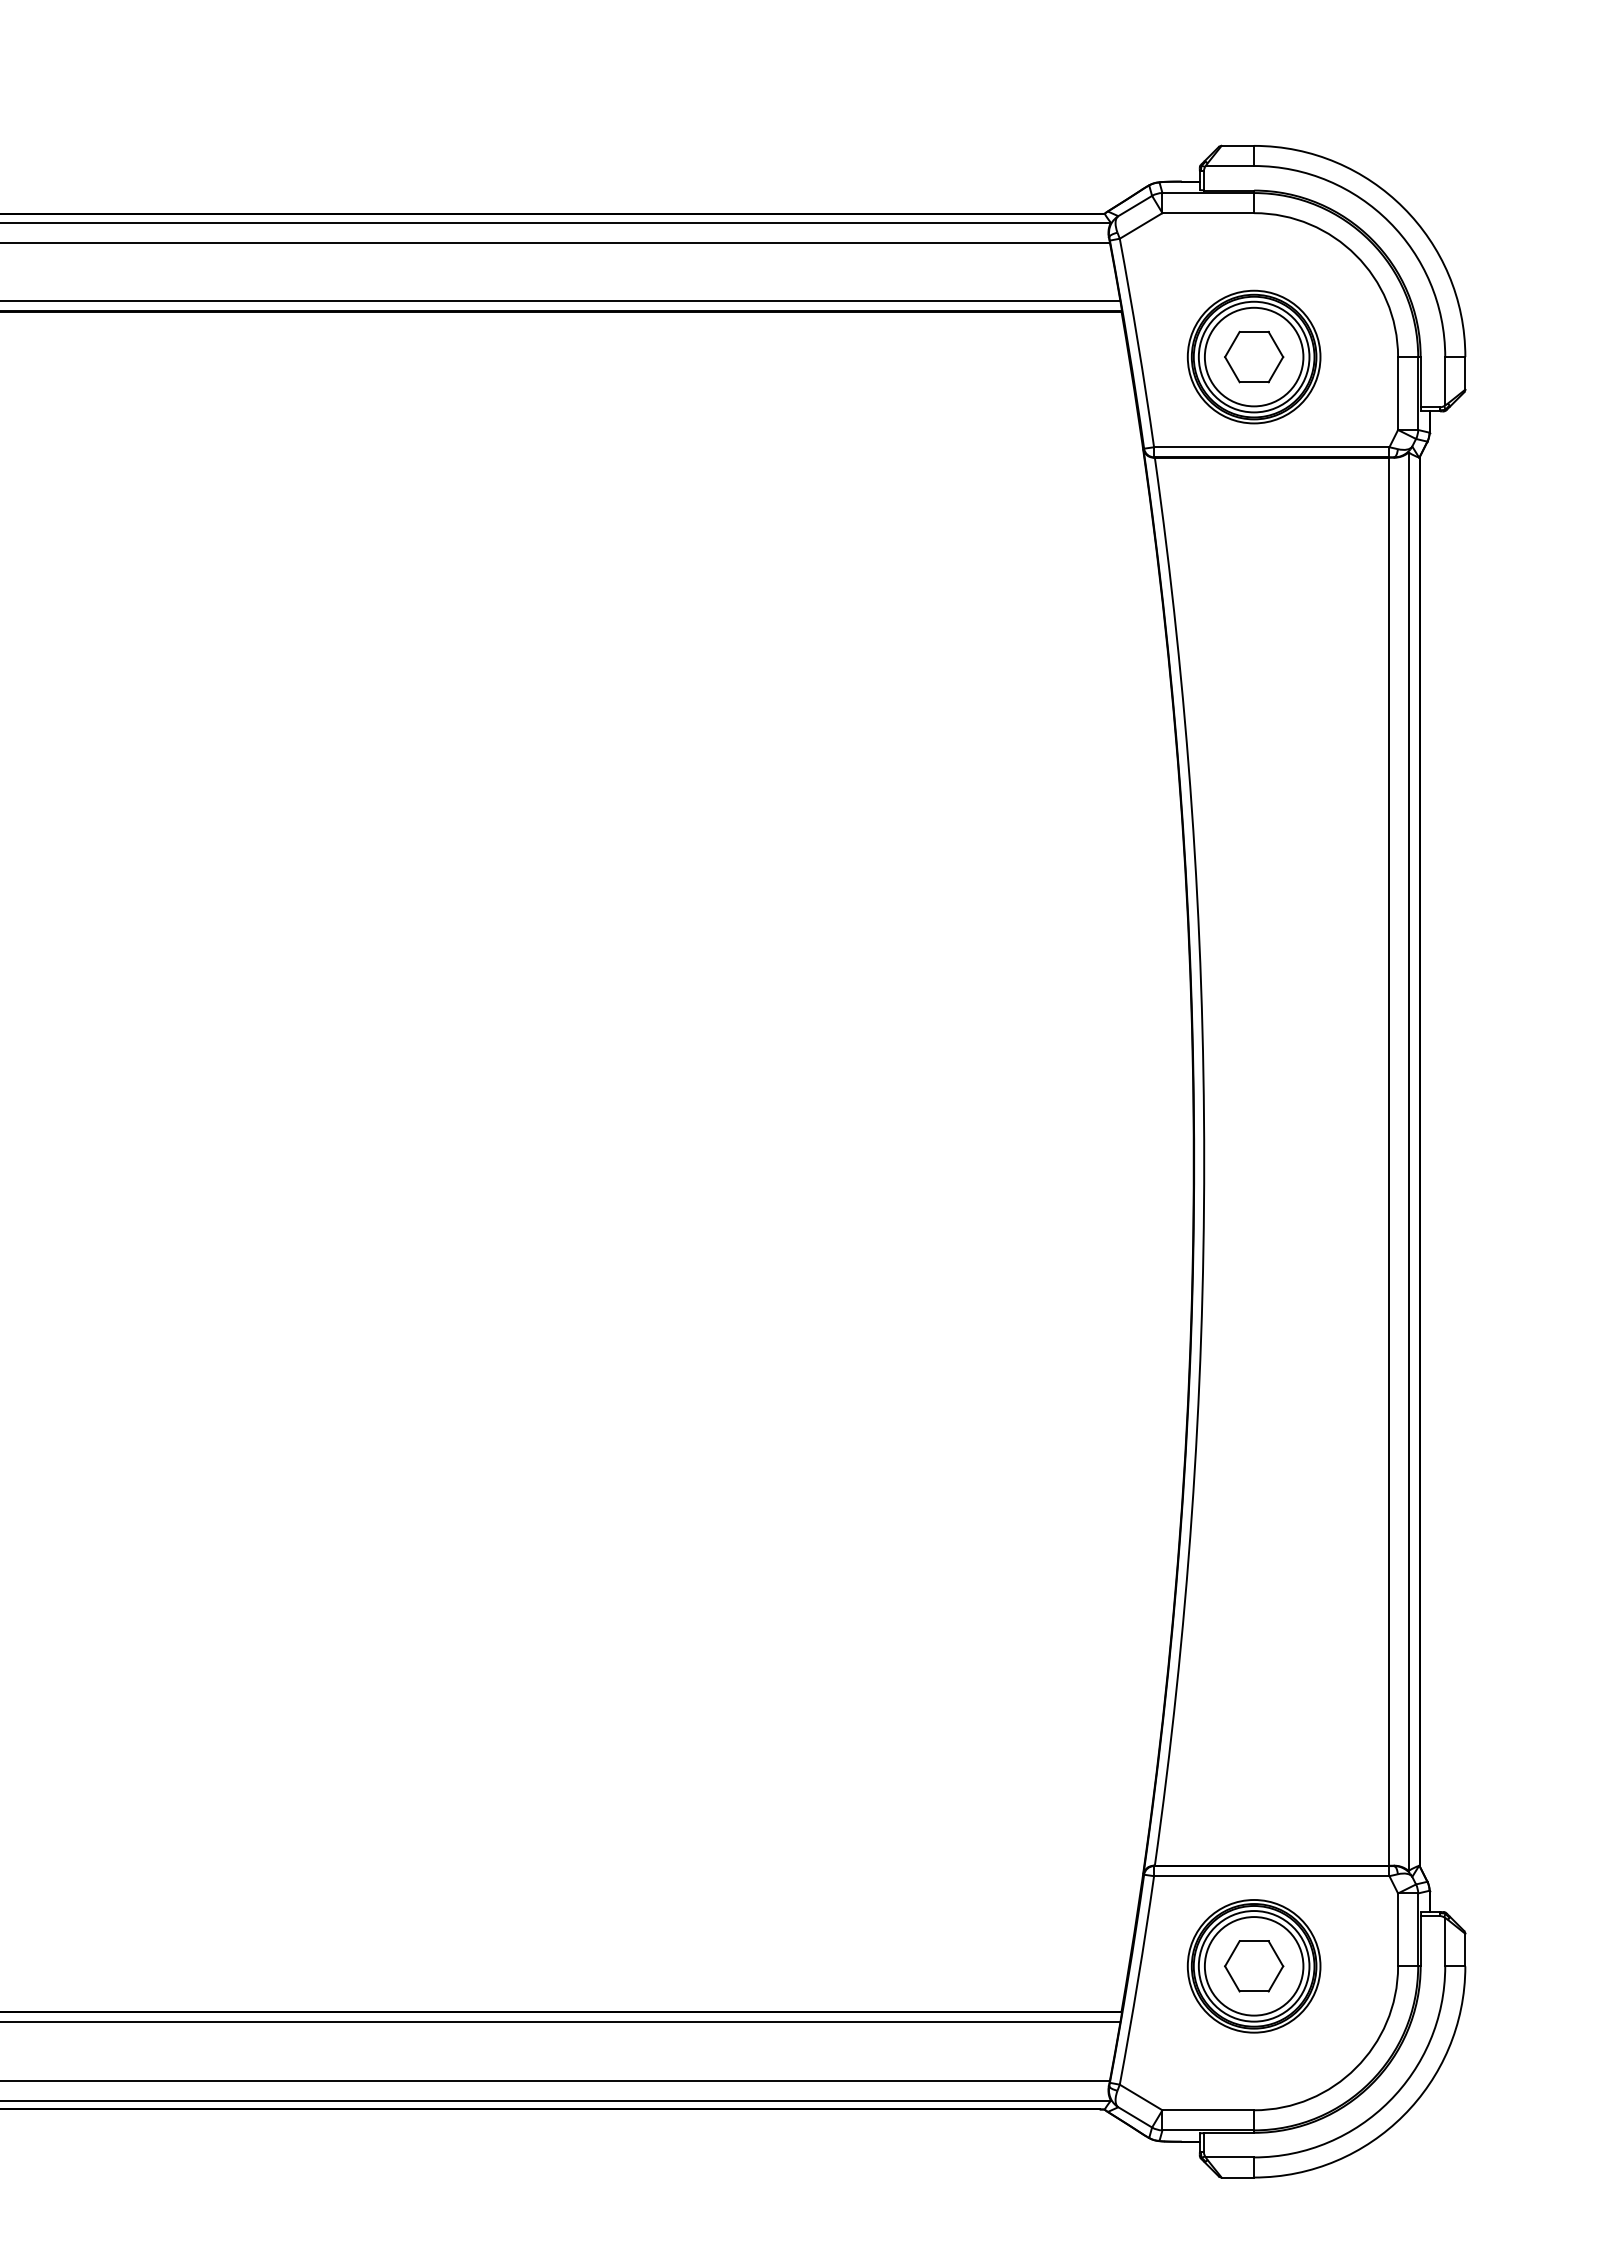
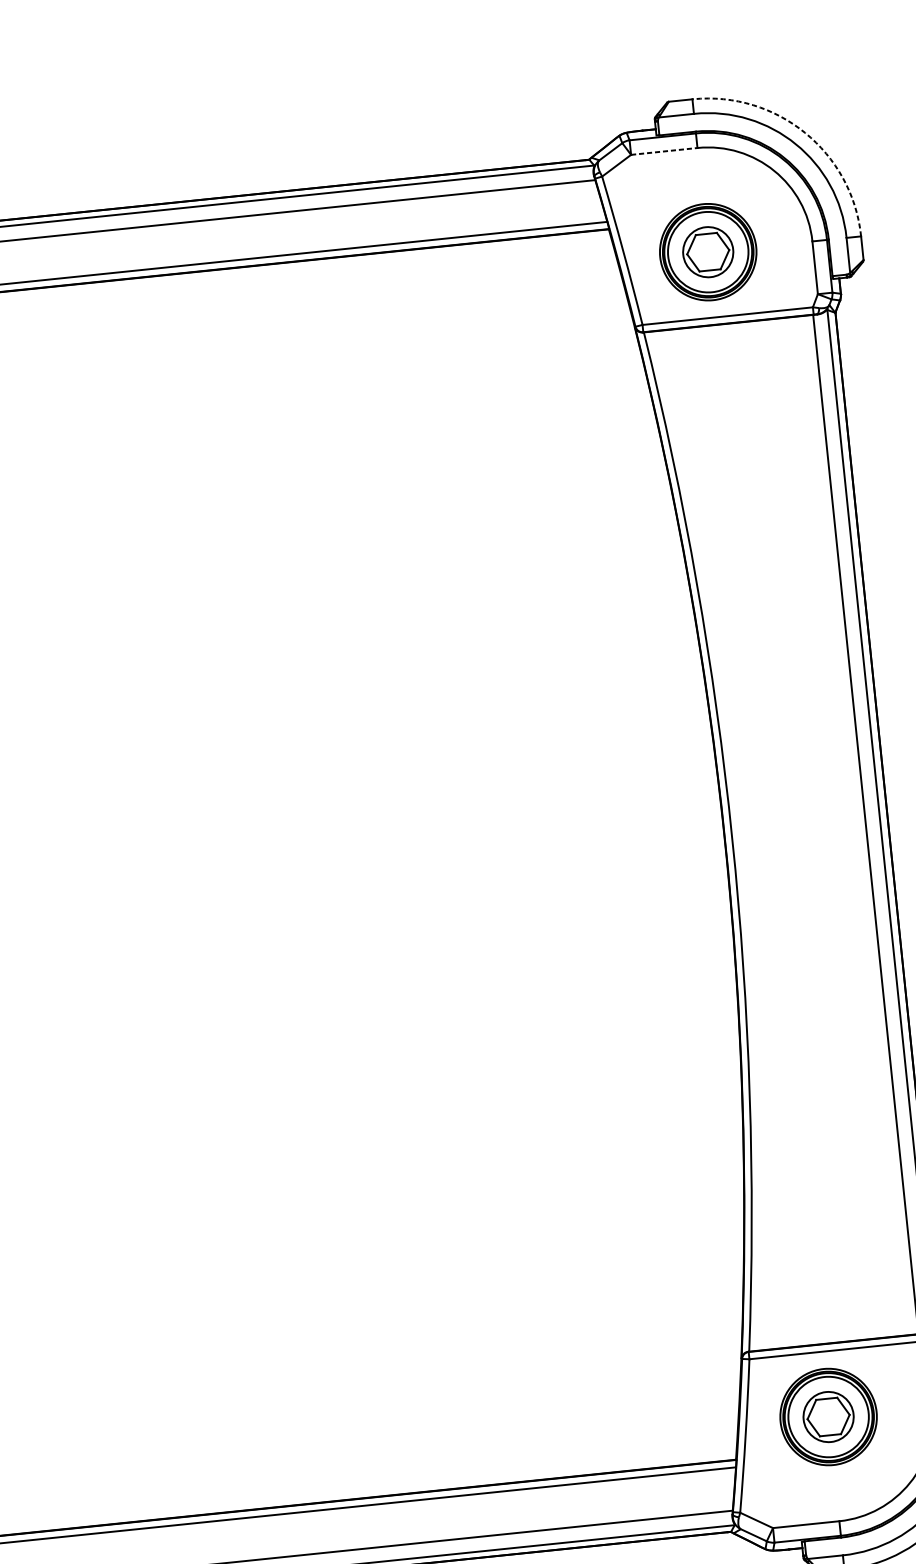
arc: (1403, 207) -> (805, 132), solid -> dashed
line: (1208, 213) -> (664, 151), solid -> dashed
circle: (1253, 356) -> (707, 251), size x0.7
circle: (1253, 1966) -> (828, 1417), size x0.7

